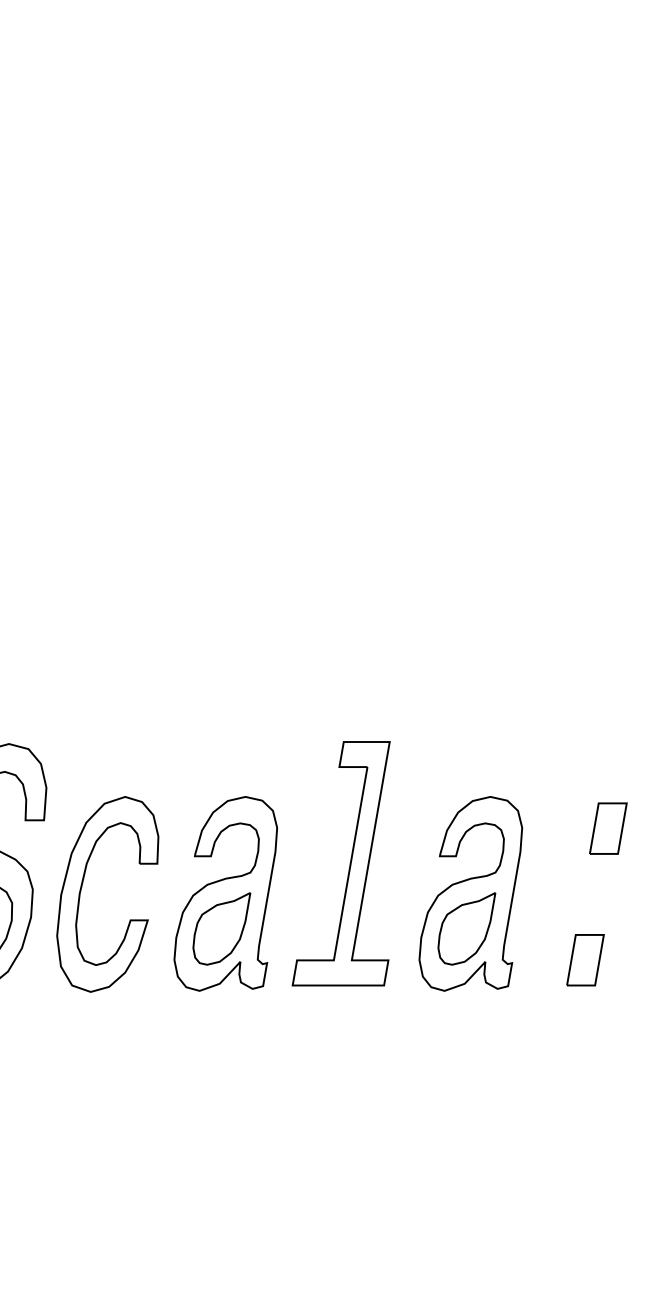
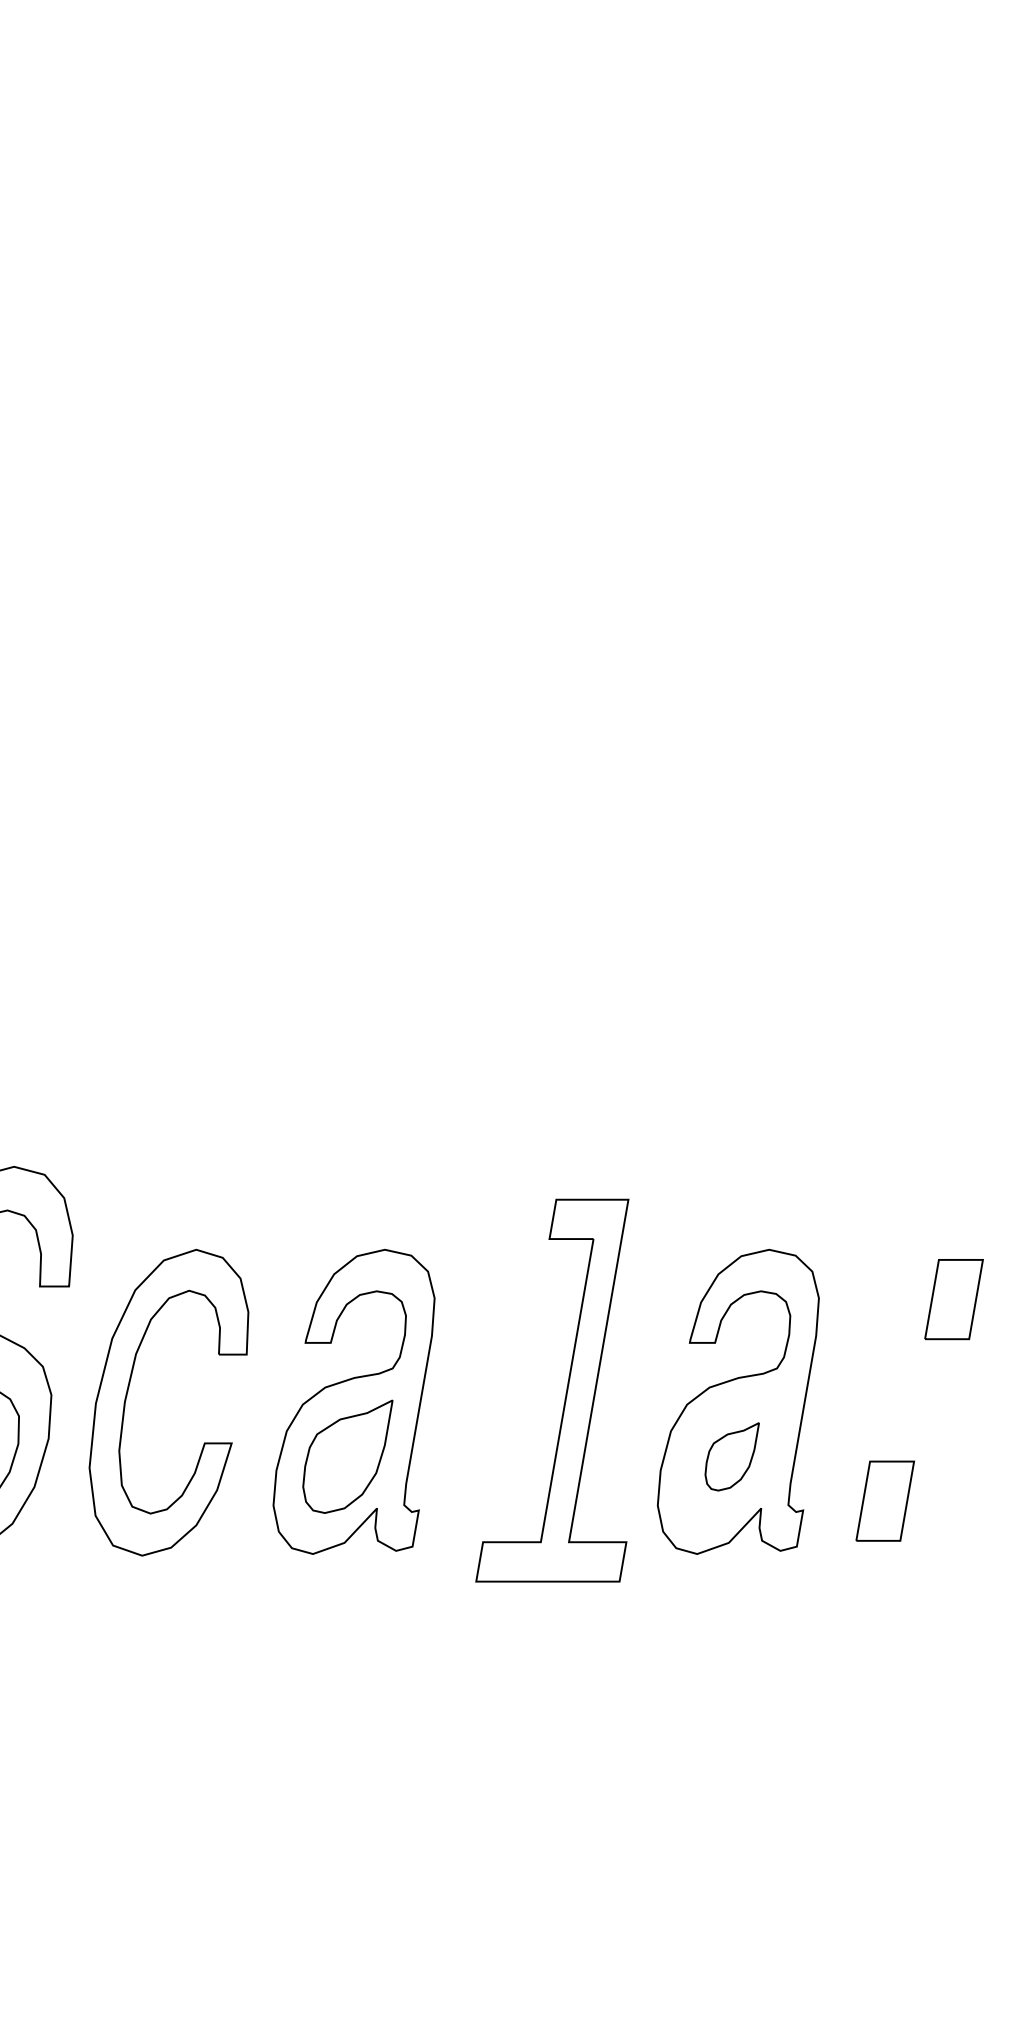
part: (349, 863) -> (565, 1390), moved
part: (466, 928) -> (731, 1456), size x0.6
part: (585, 960) -> (885, 1501), moved

